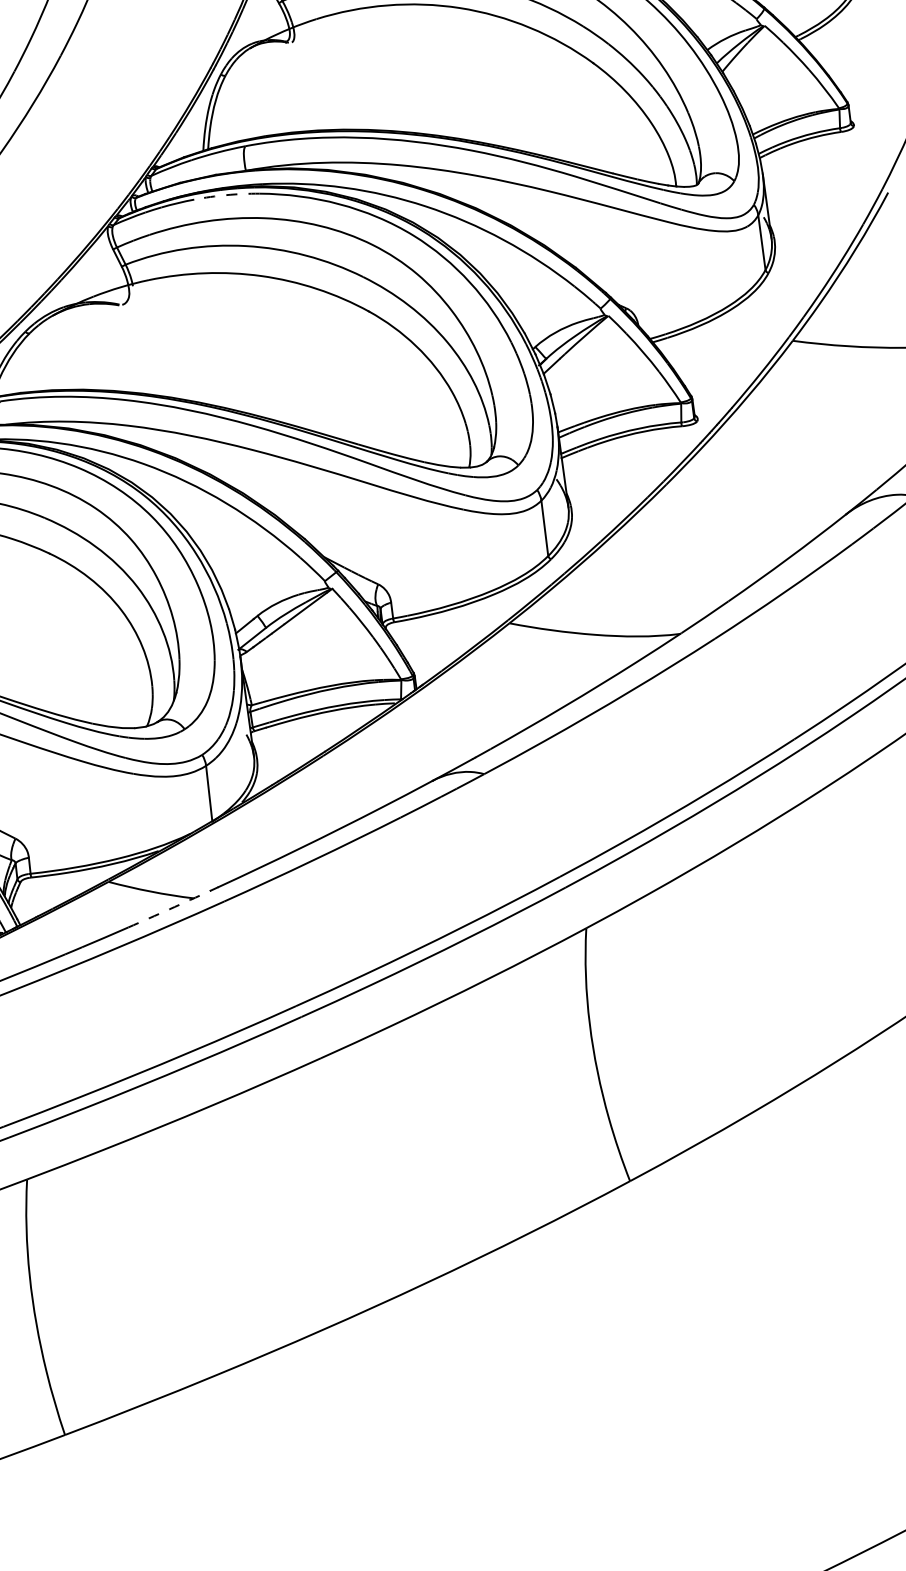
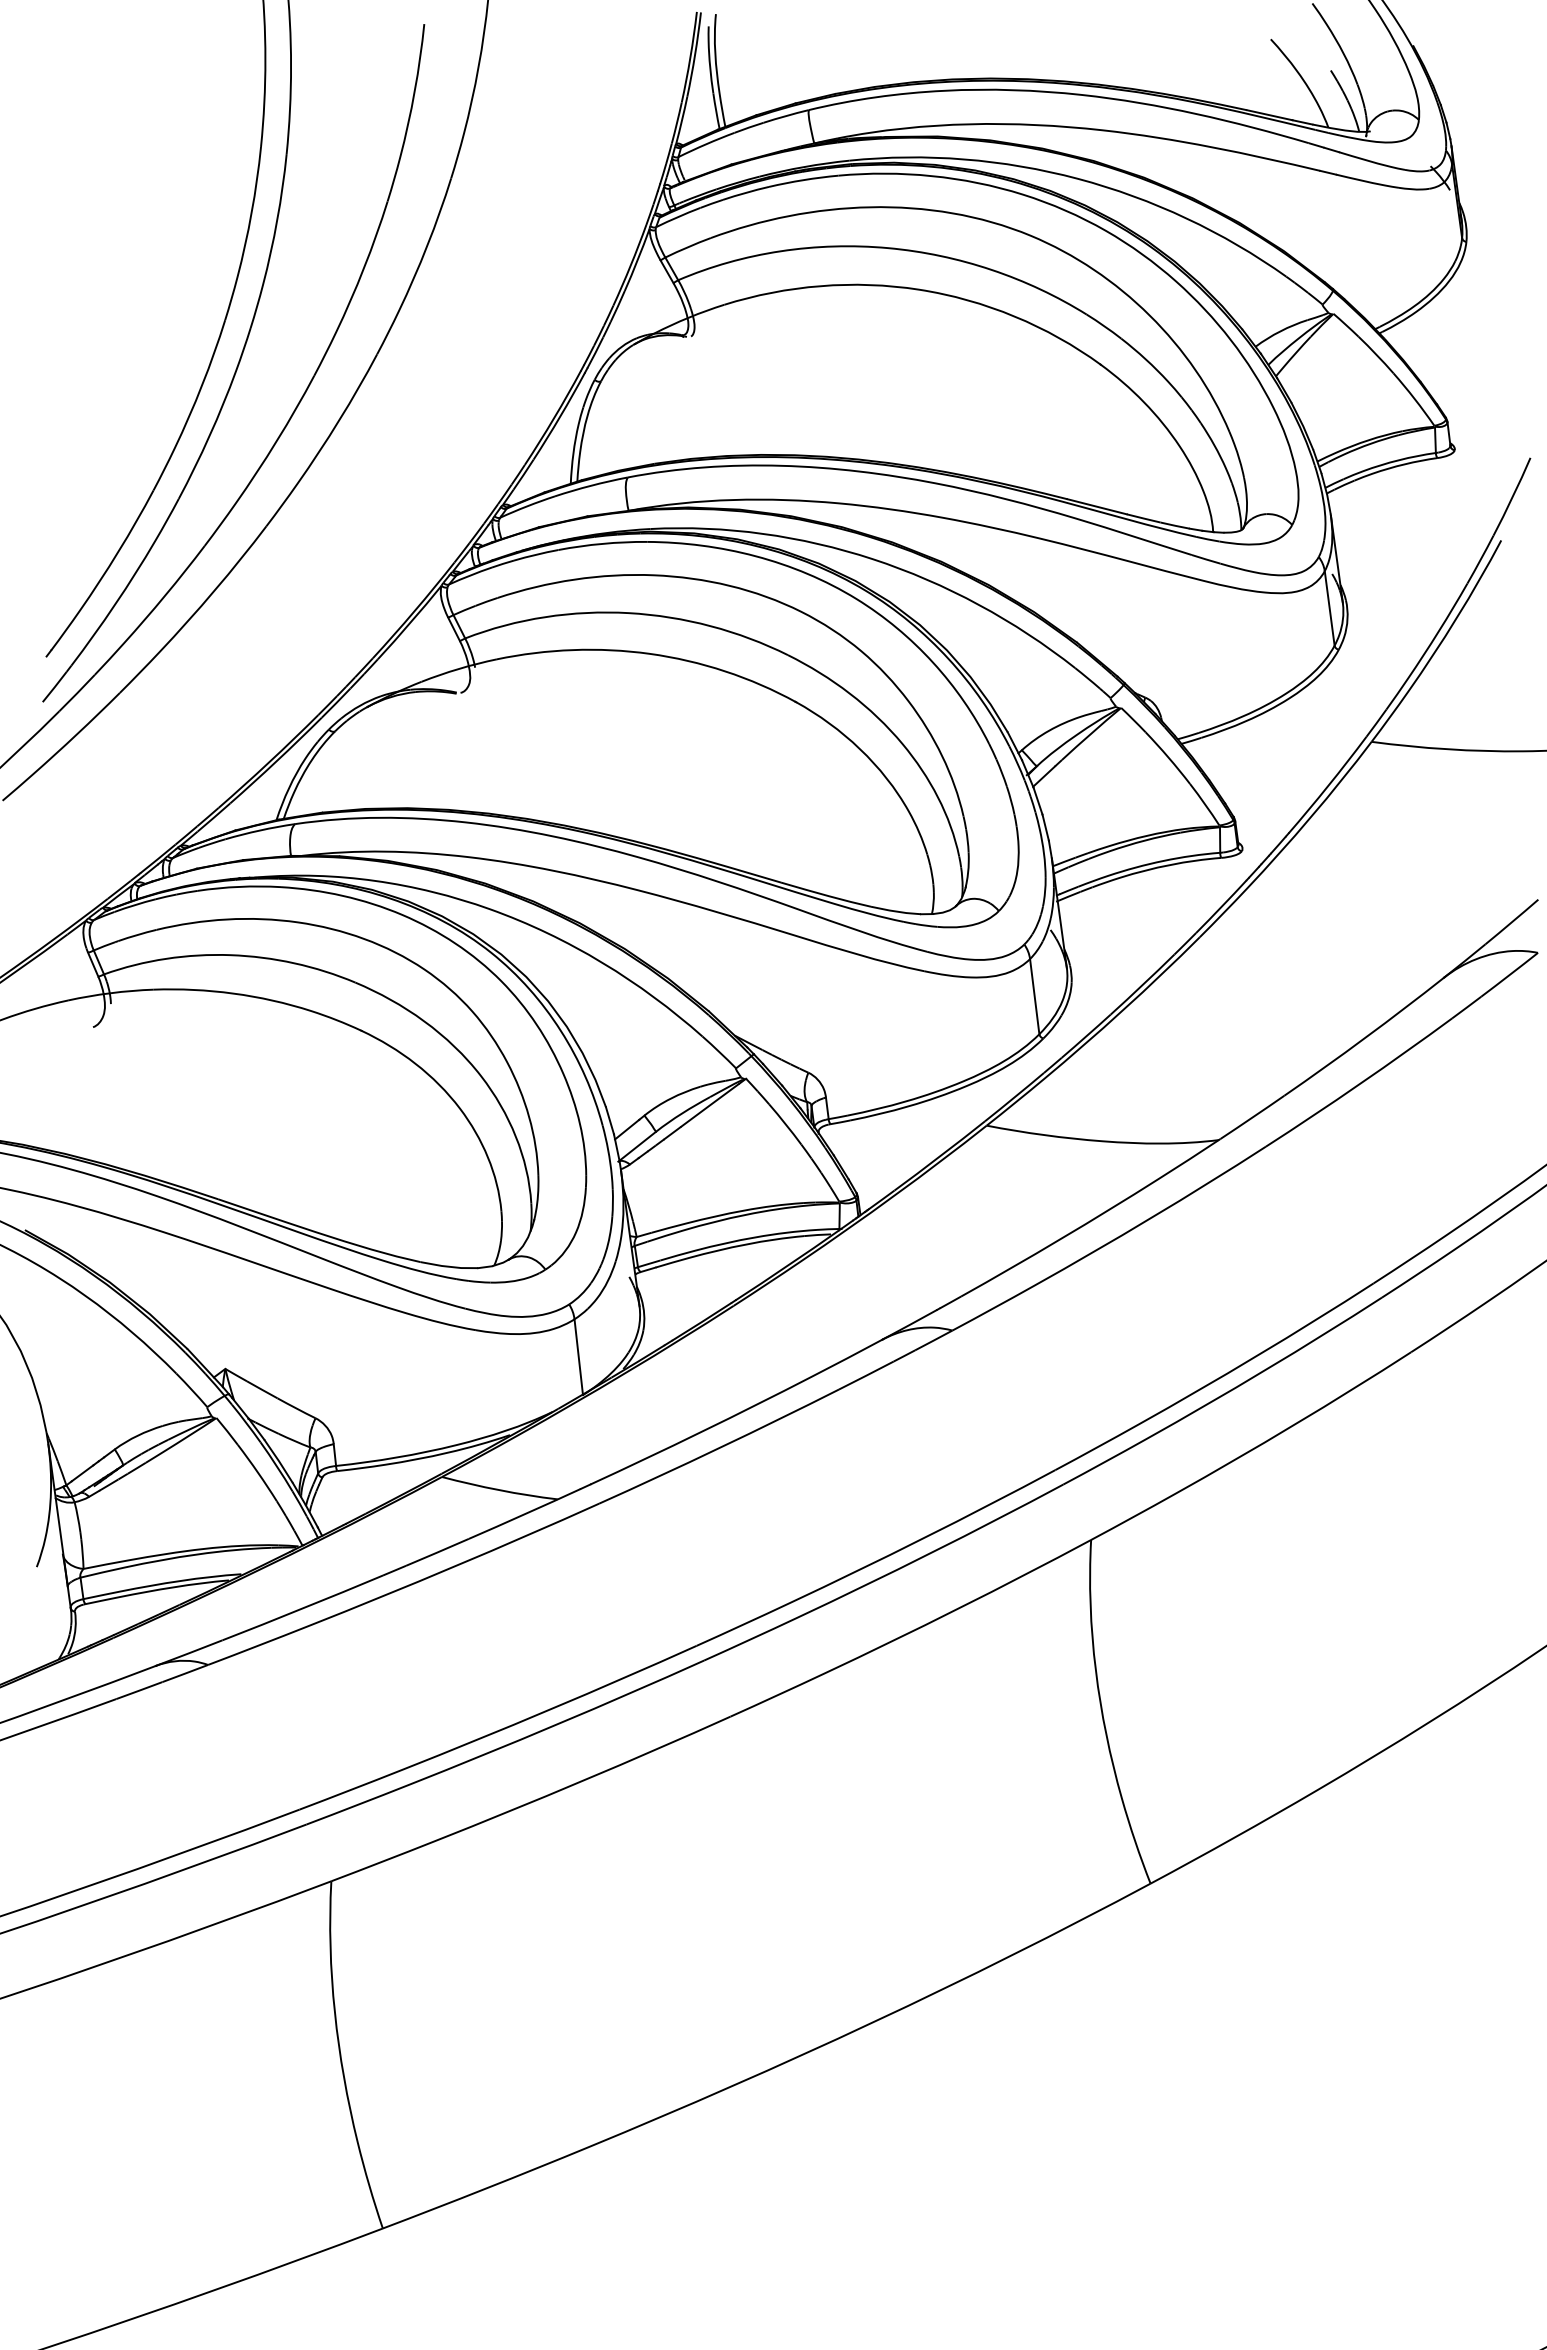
arc: (226, 194) -> (602, 543), dashed -> solid
arc: (170, 909) -> (525, 1514), dashed -> solid

